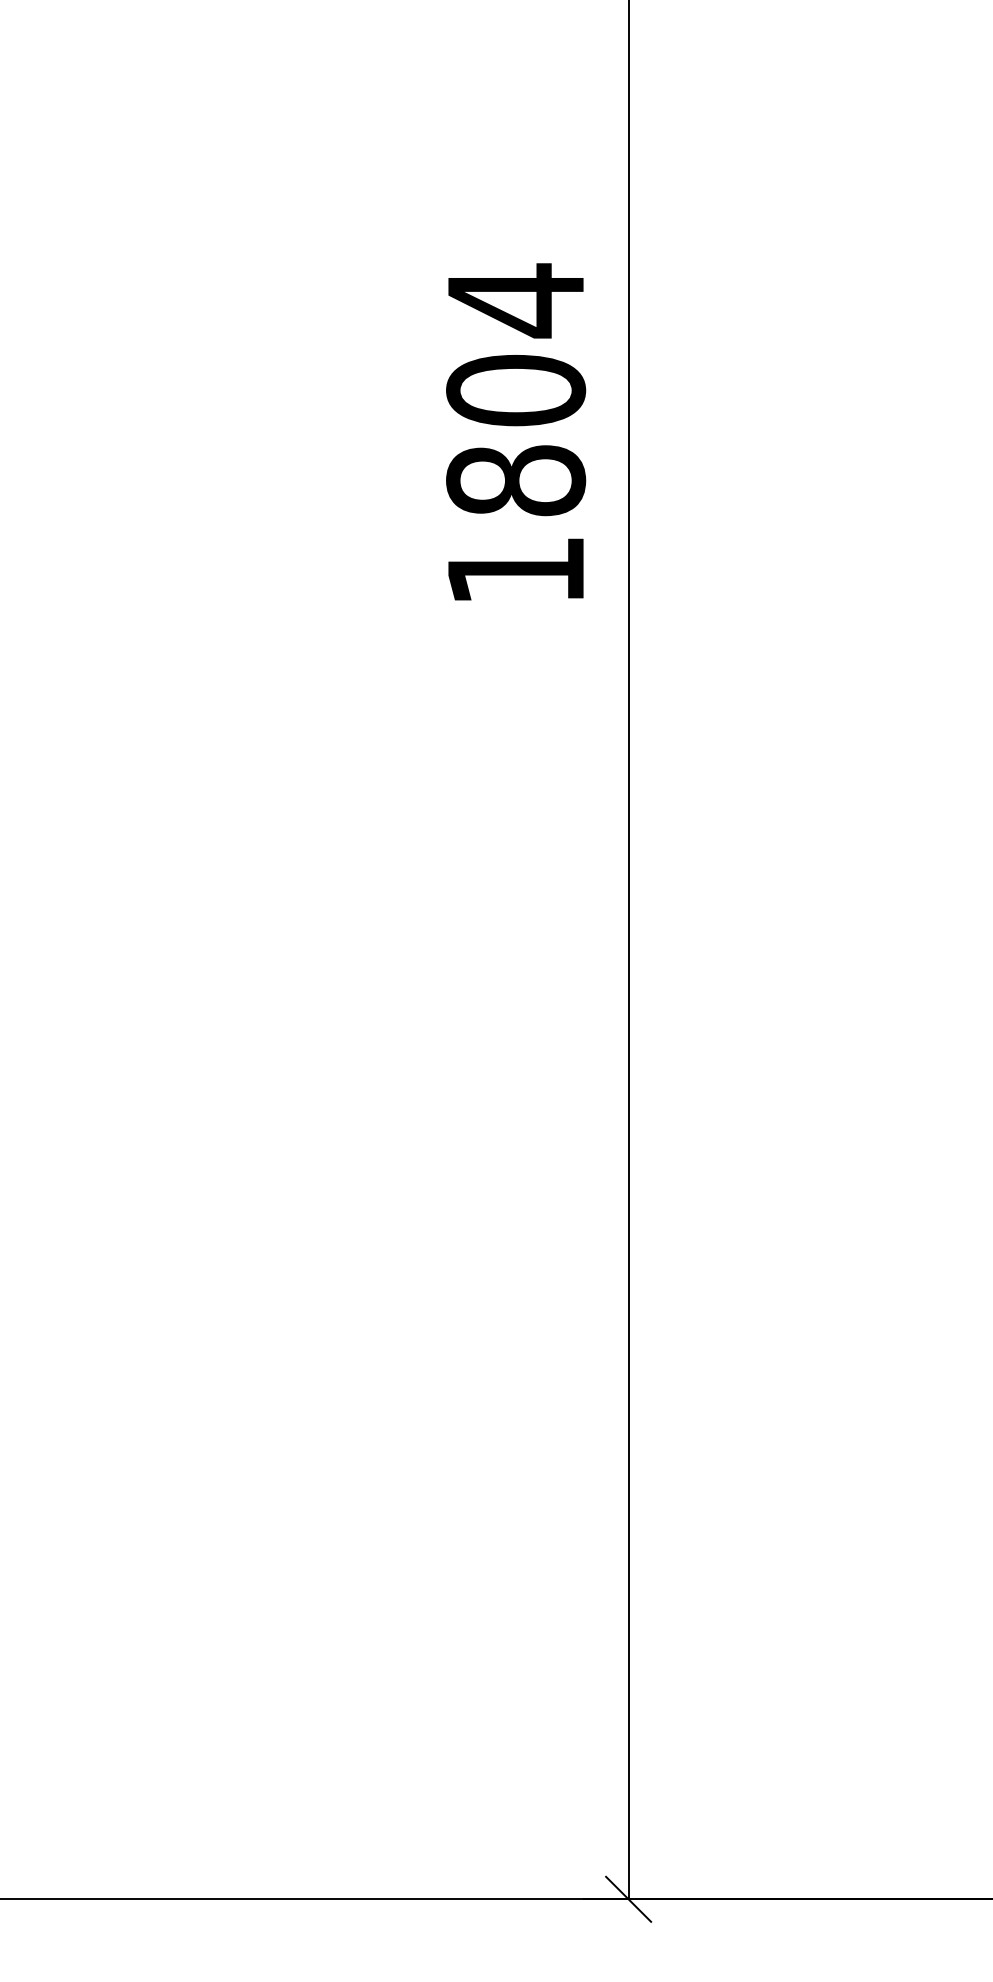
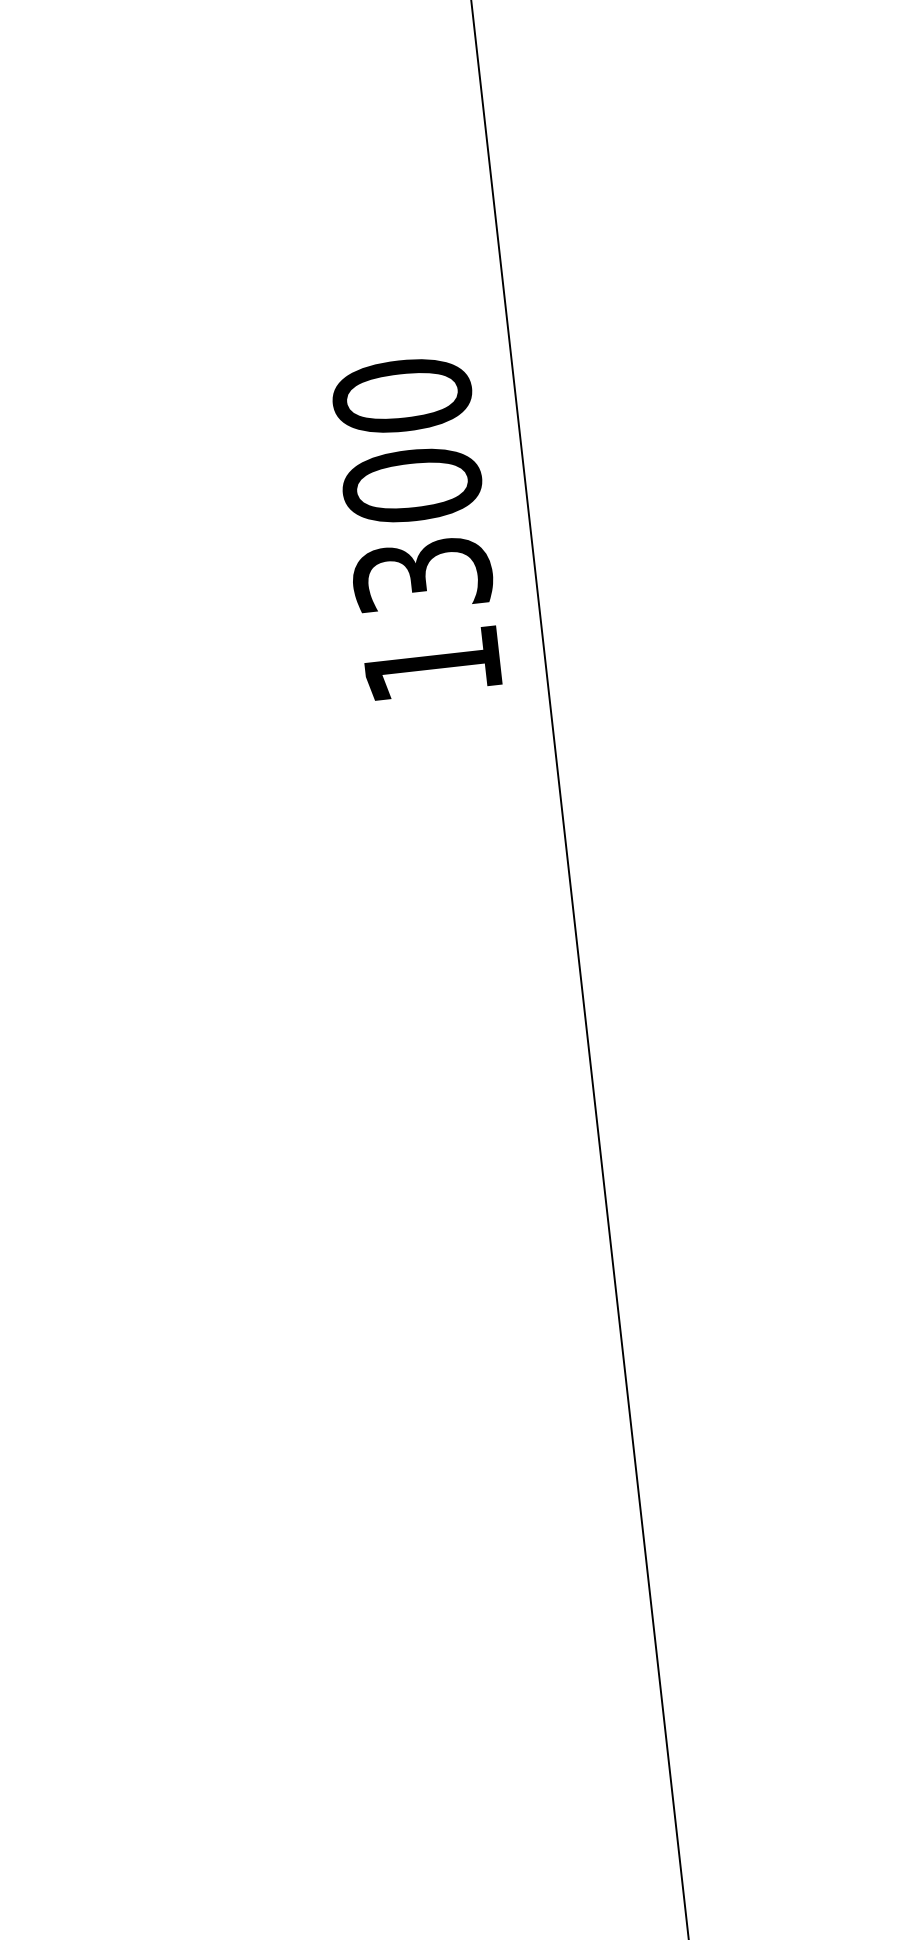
text: (516, 389) -> (412, 484), 1804 -> 1300

